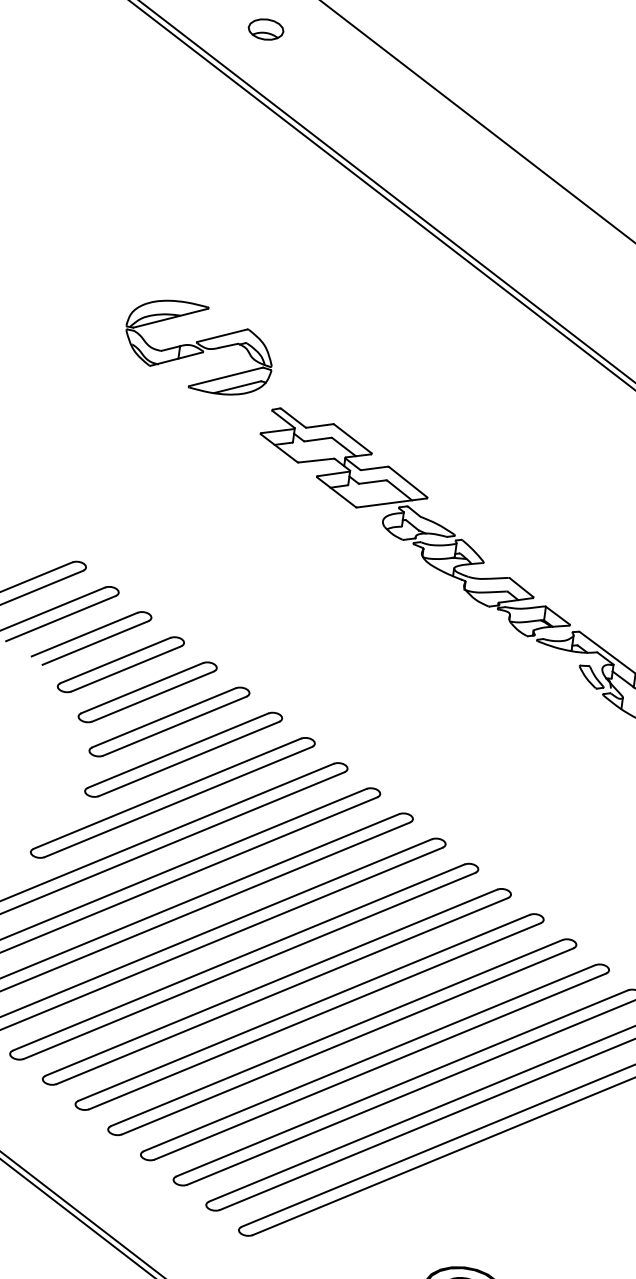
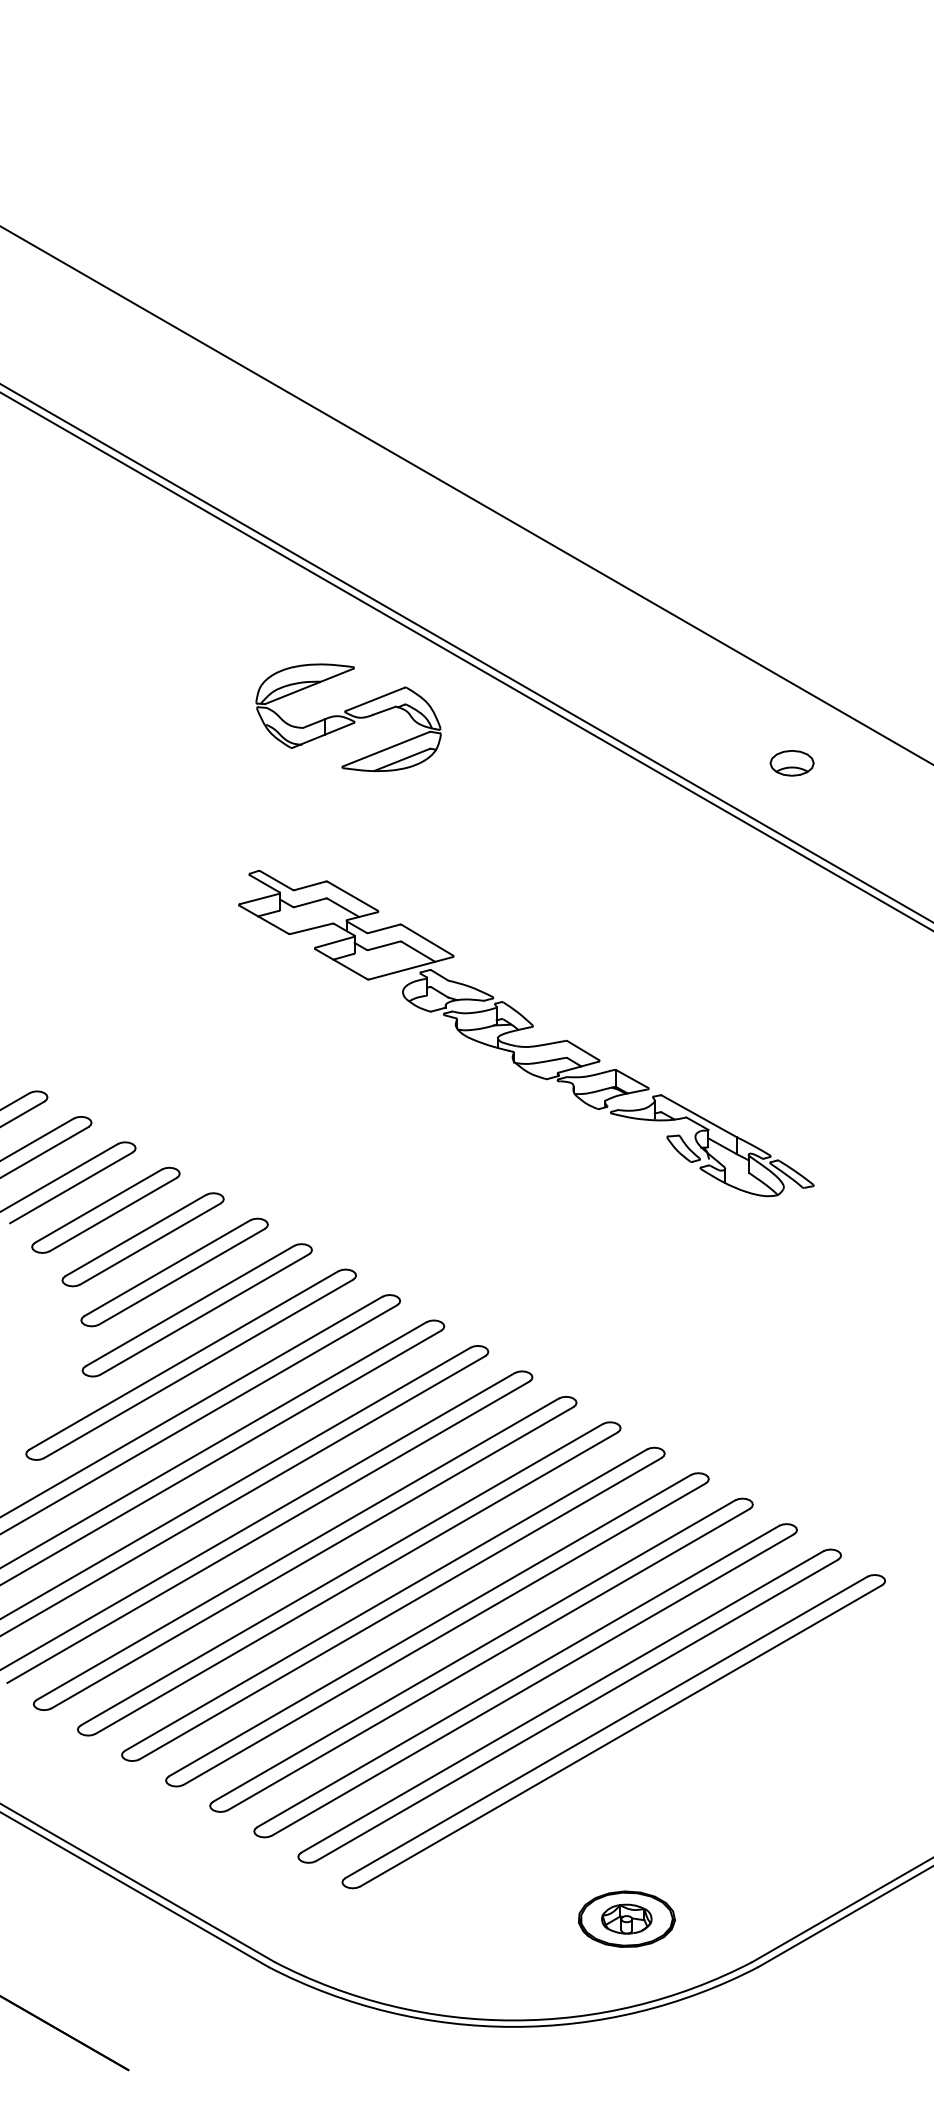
part: (265, 29) -> (179, 409), removed
part: (198, 347) -> (348, 717), moved

